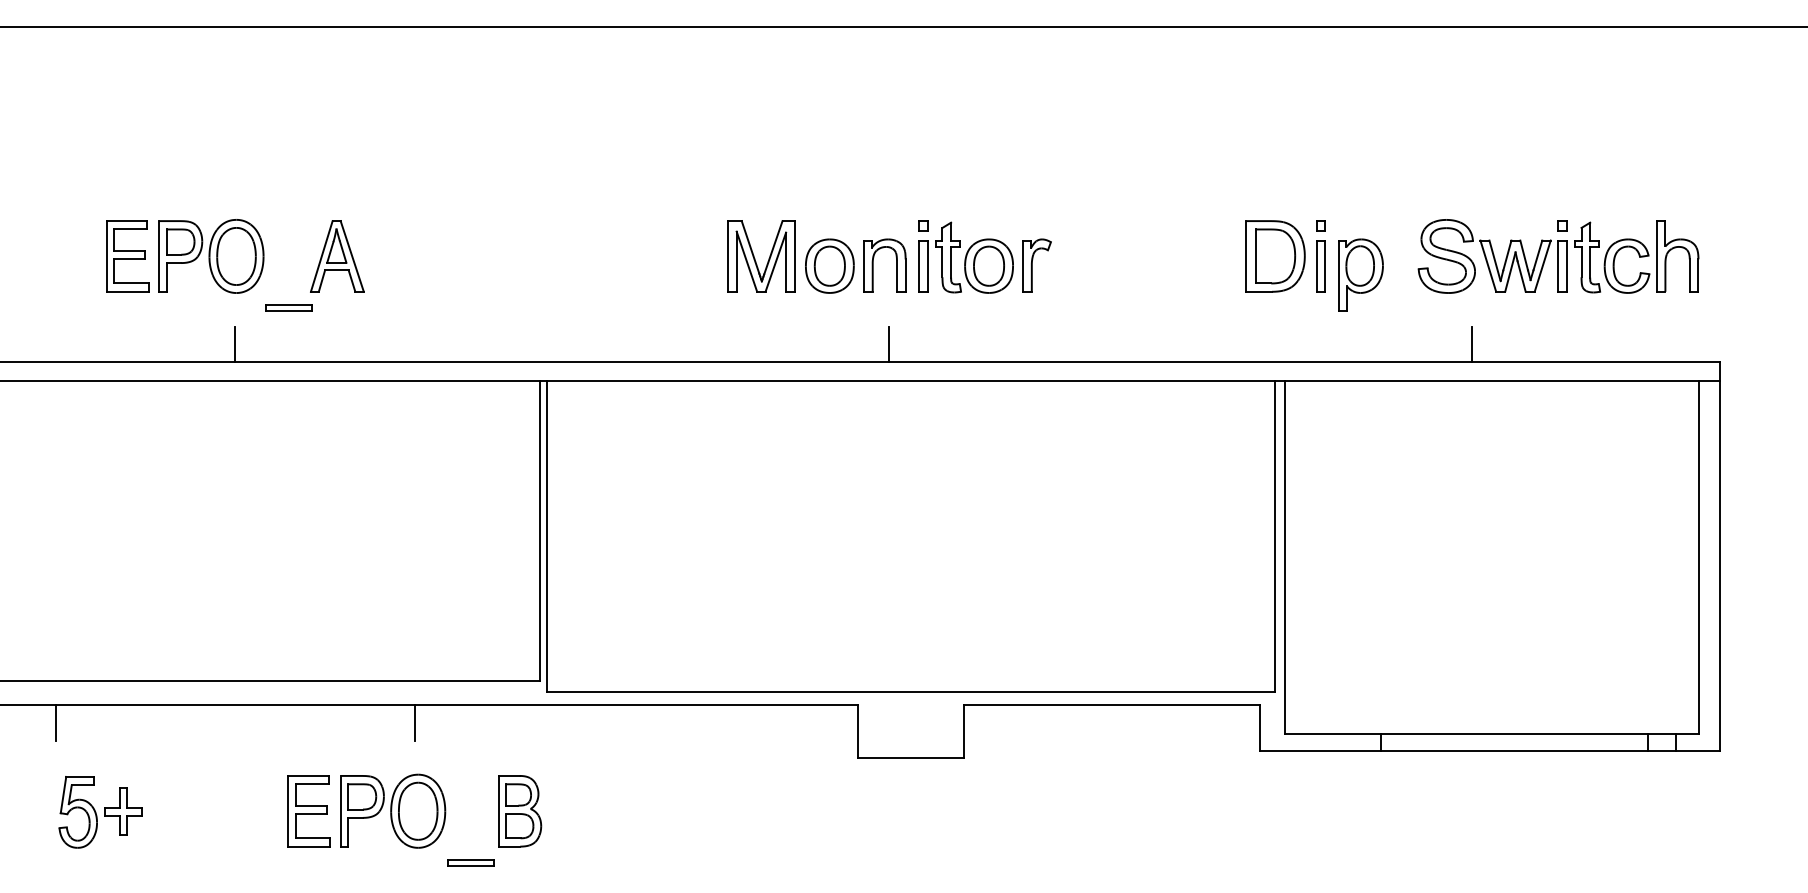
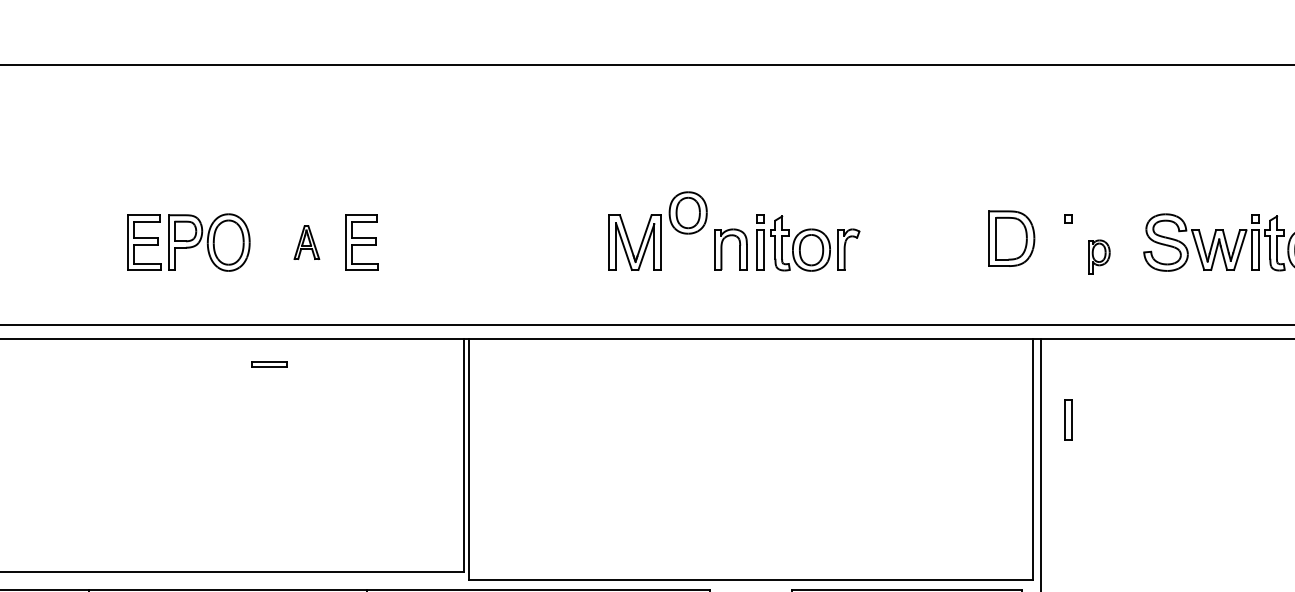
part: (337, 256) -> (306, 242), size x0.6
part: (408, 256) -> (361, 242), added
part: (1275, 256) -> (1011, 238), moved
part: (829, 265) -> (687, 212), moved
part: (1320, 266) -> (1068, 419), moved
part: (1360, 274) -> (1099, 256), size x0.6
part: (288, 307) -> (269, 364), moved
line: (235, 344) -> (227, 310), removed
line: (889, 344) -> (734, 310), removed
line: (1472, 344) -> (1185, 310), removed

